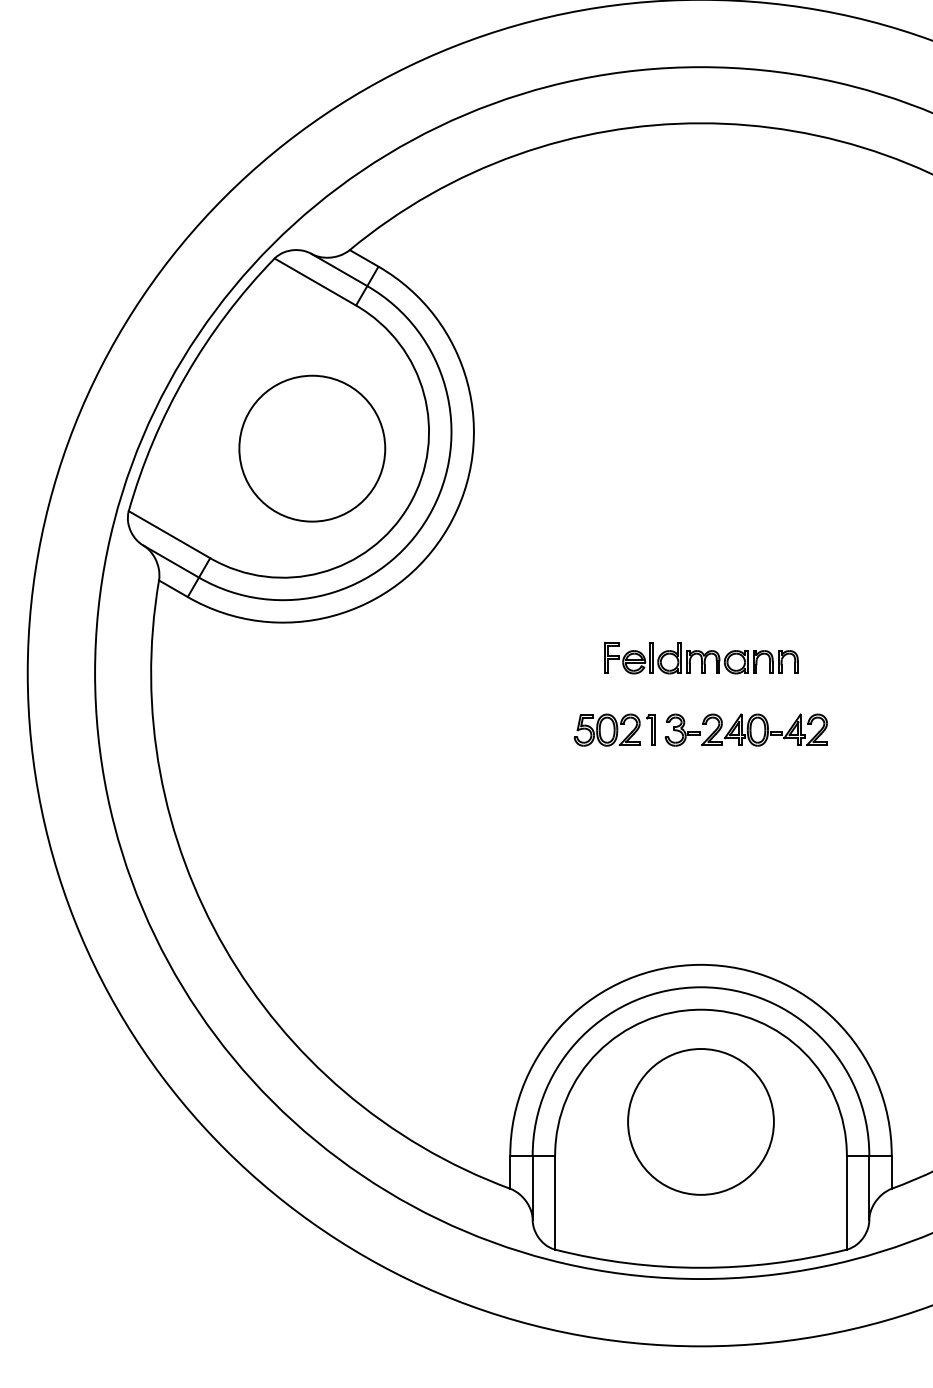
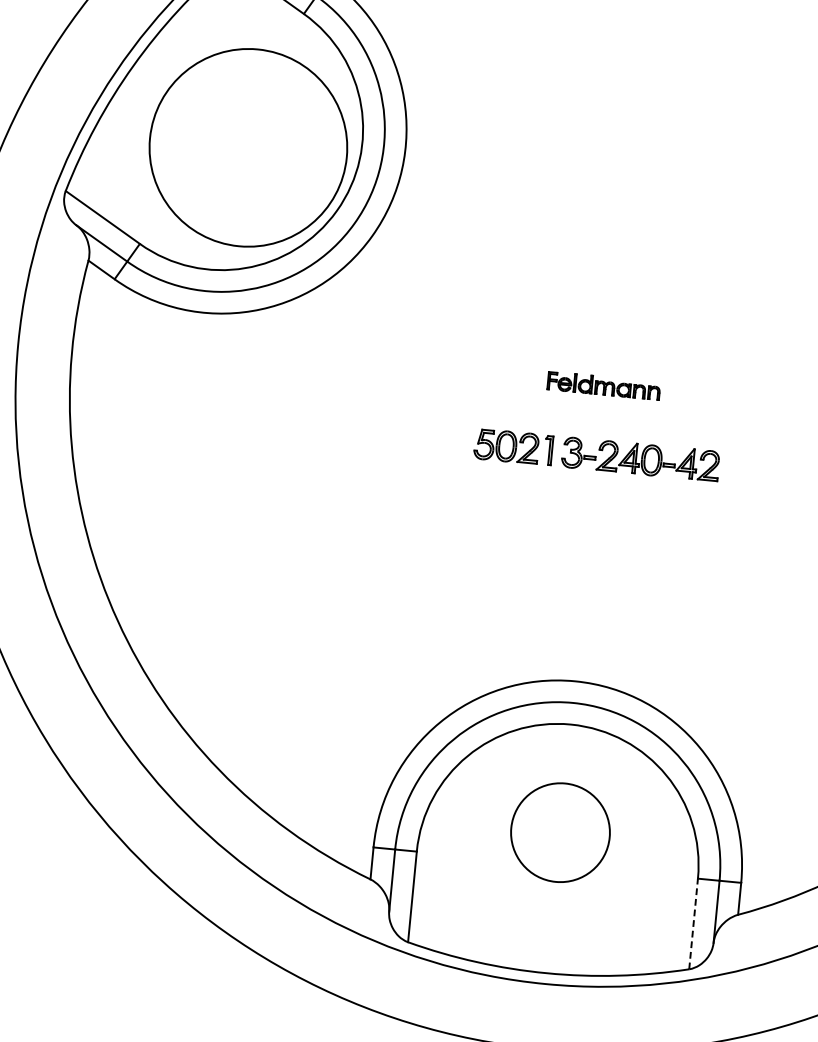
circle: (312, 448) -> (248, 147), size x1.4
part: (701, 658) -> (603, 386), size x0.6
circle: (700, 1121) -> (560, 832), size x0.7
line: (846, 1202) -> (693, 923), solid -> dashed

